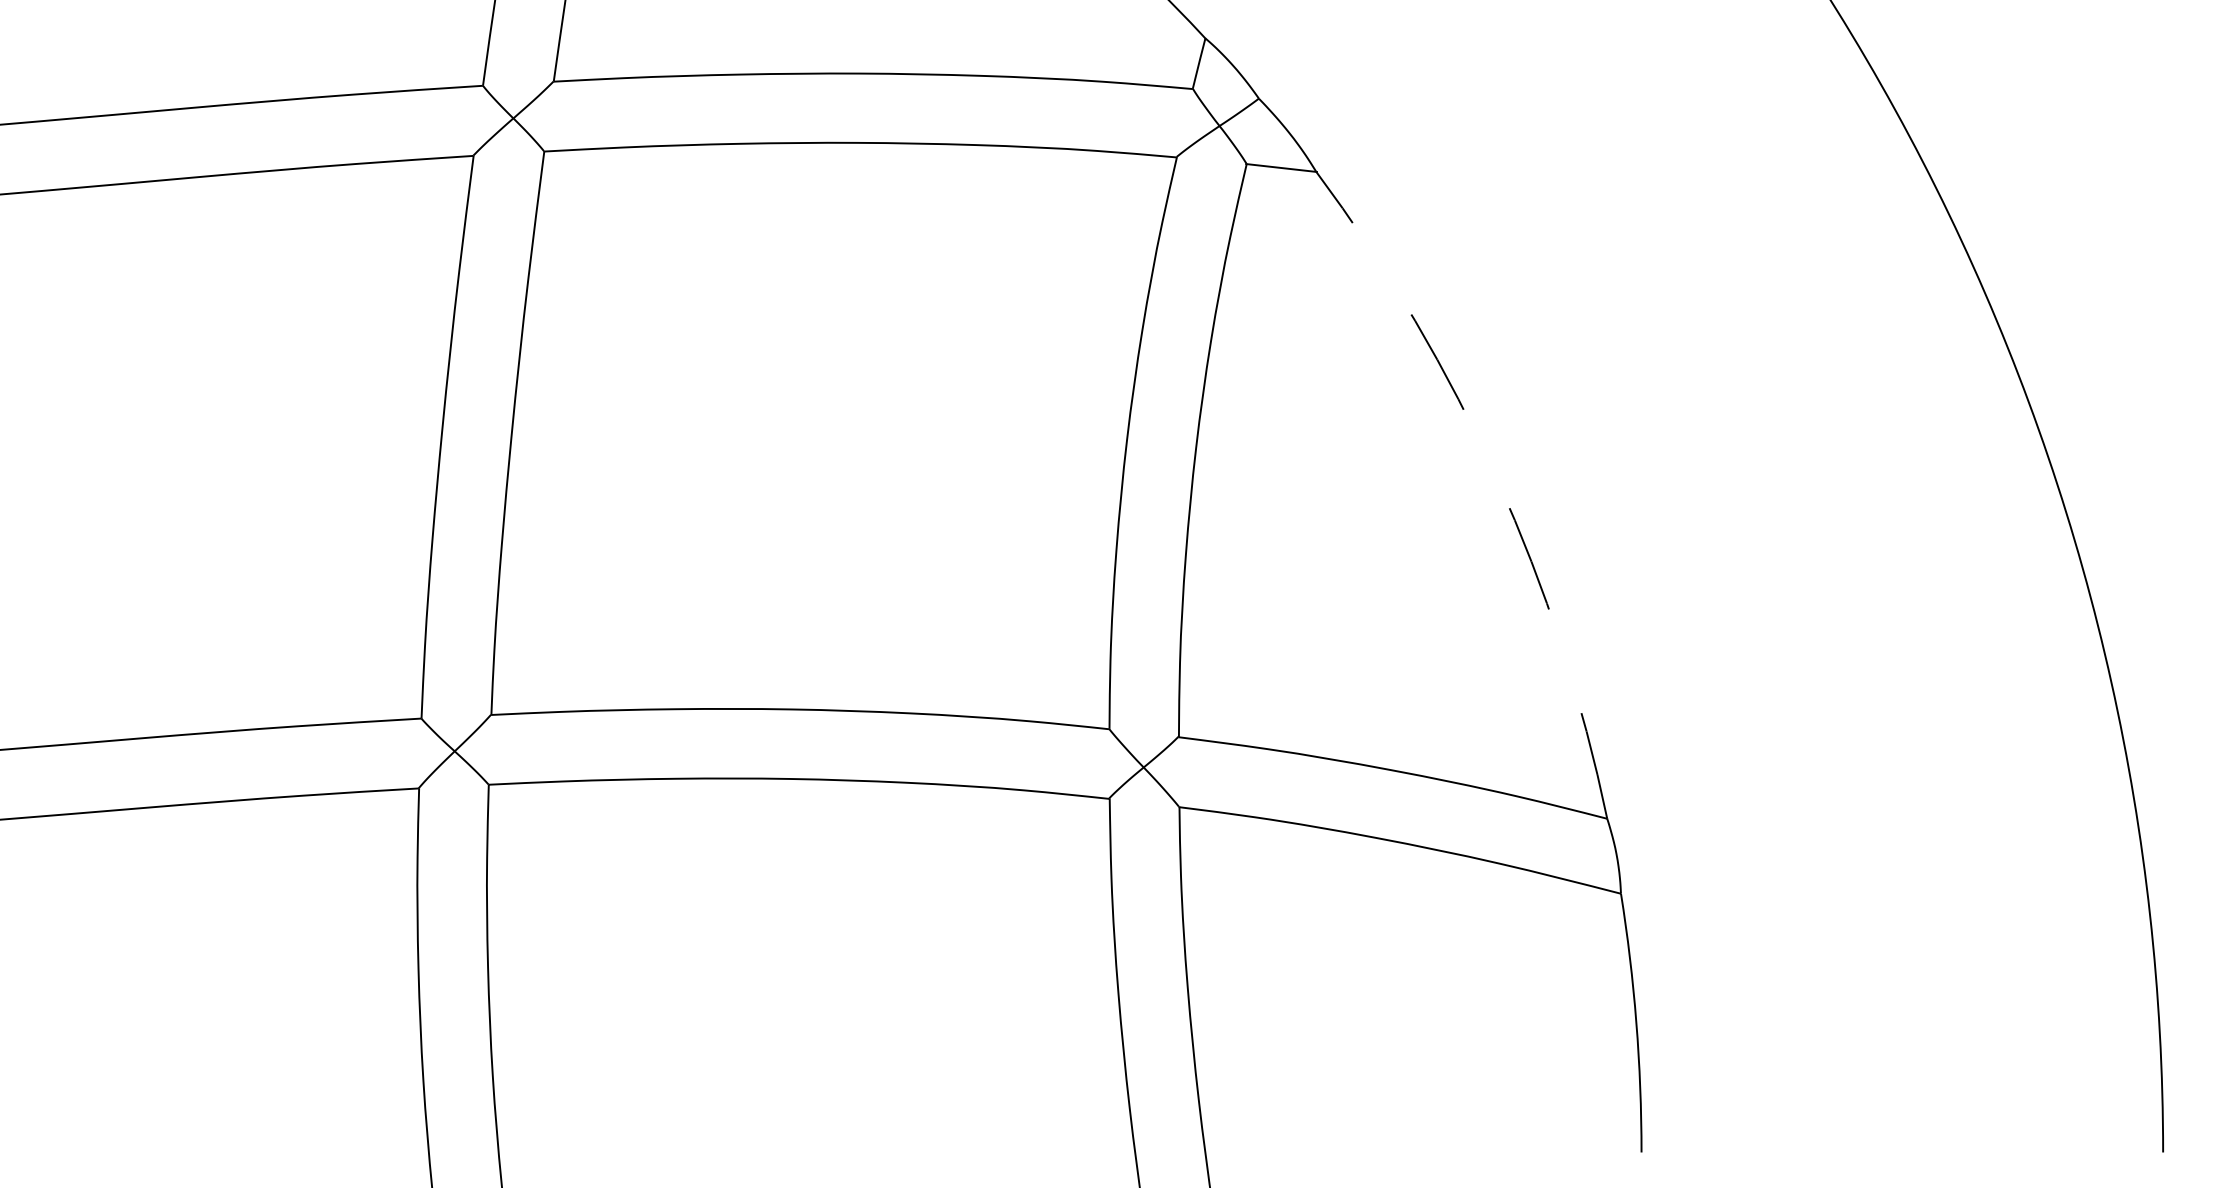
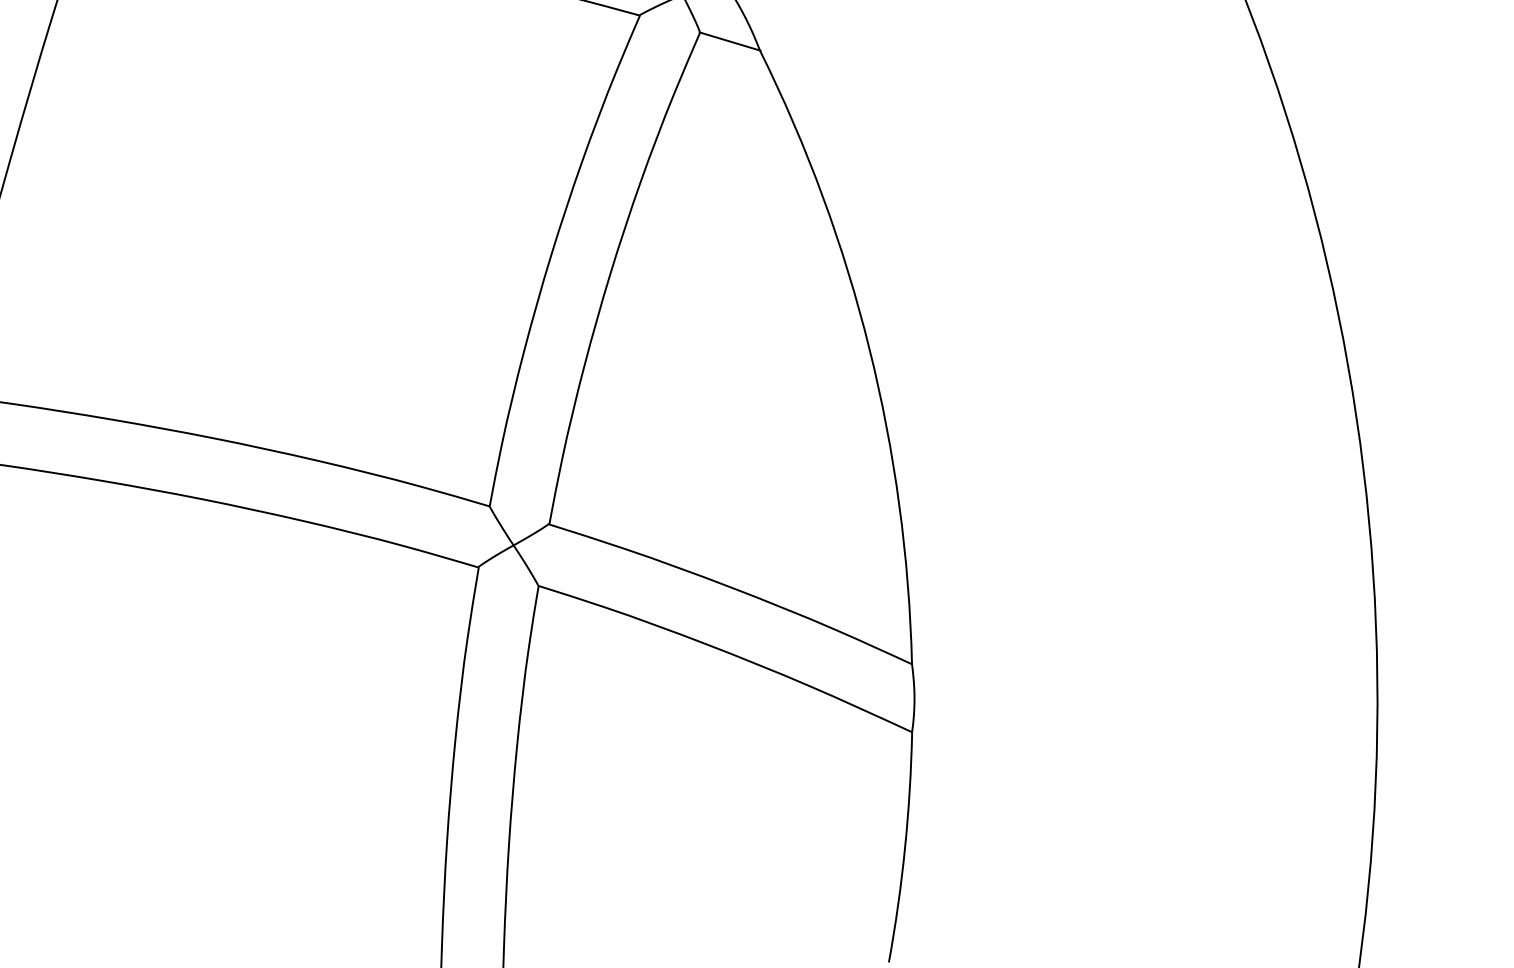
arc: (1497, 479) -> (869, 349), dashed -> solid

